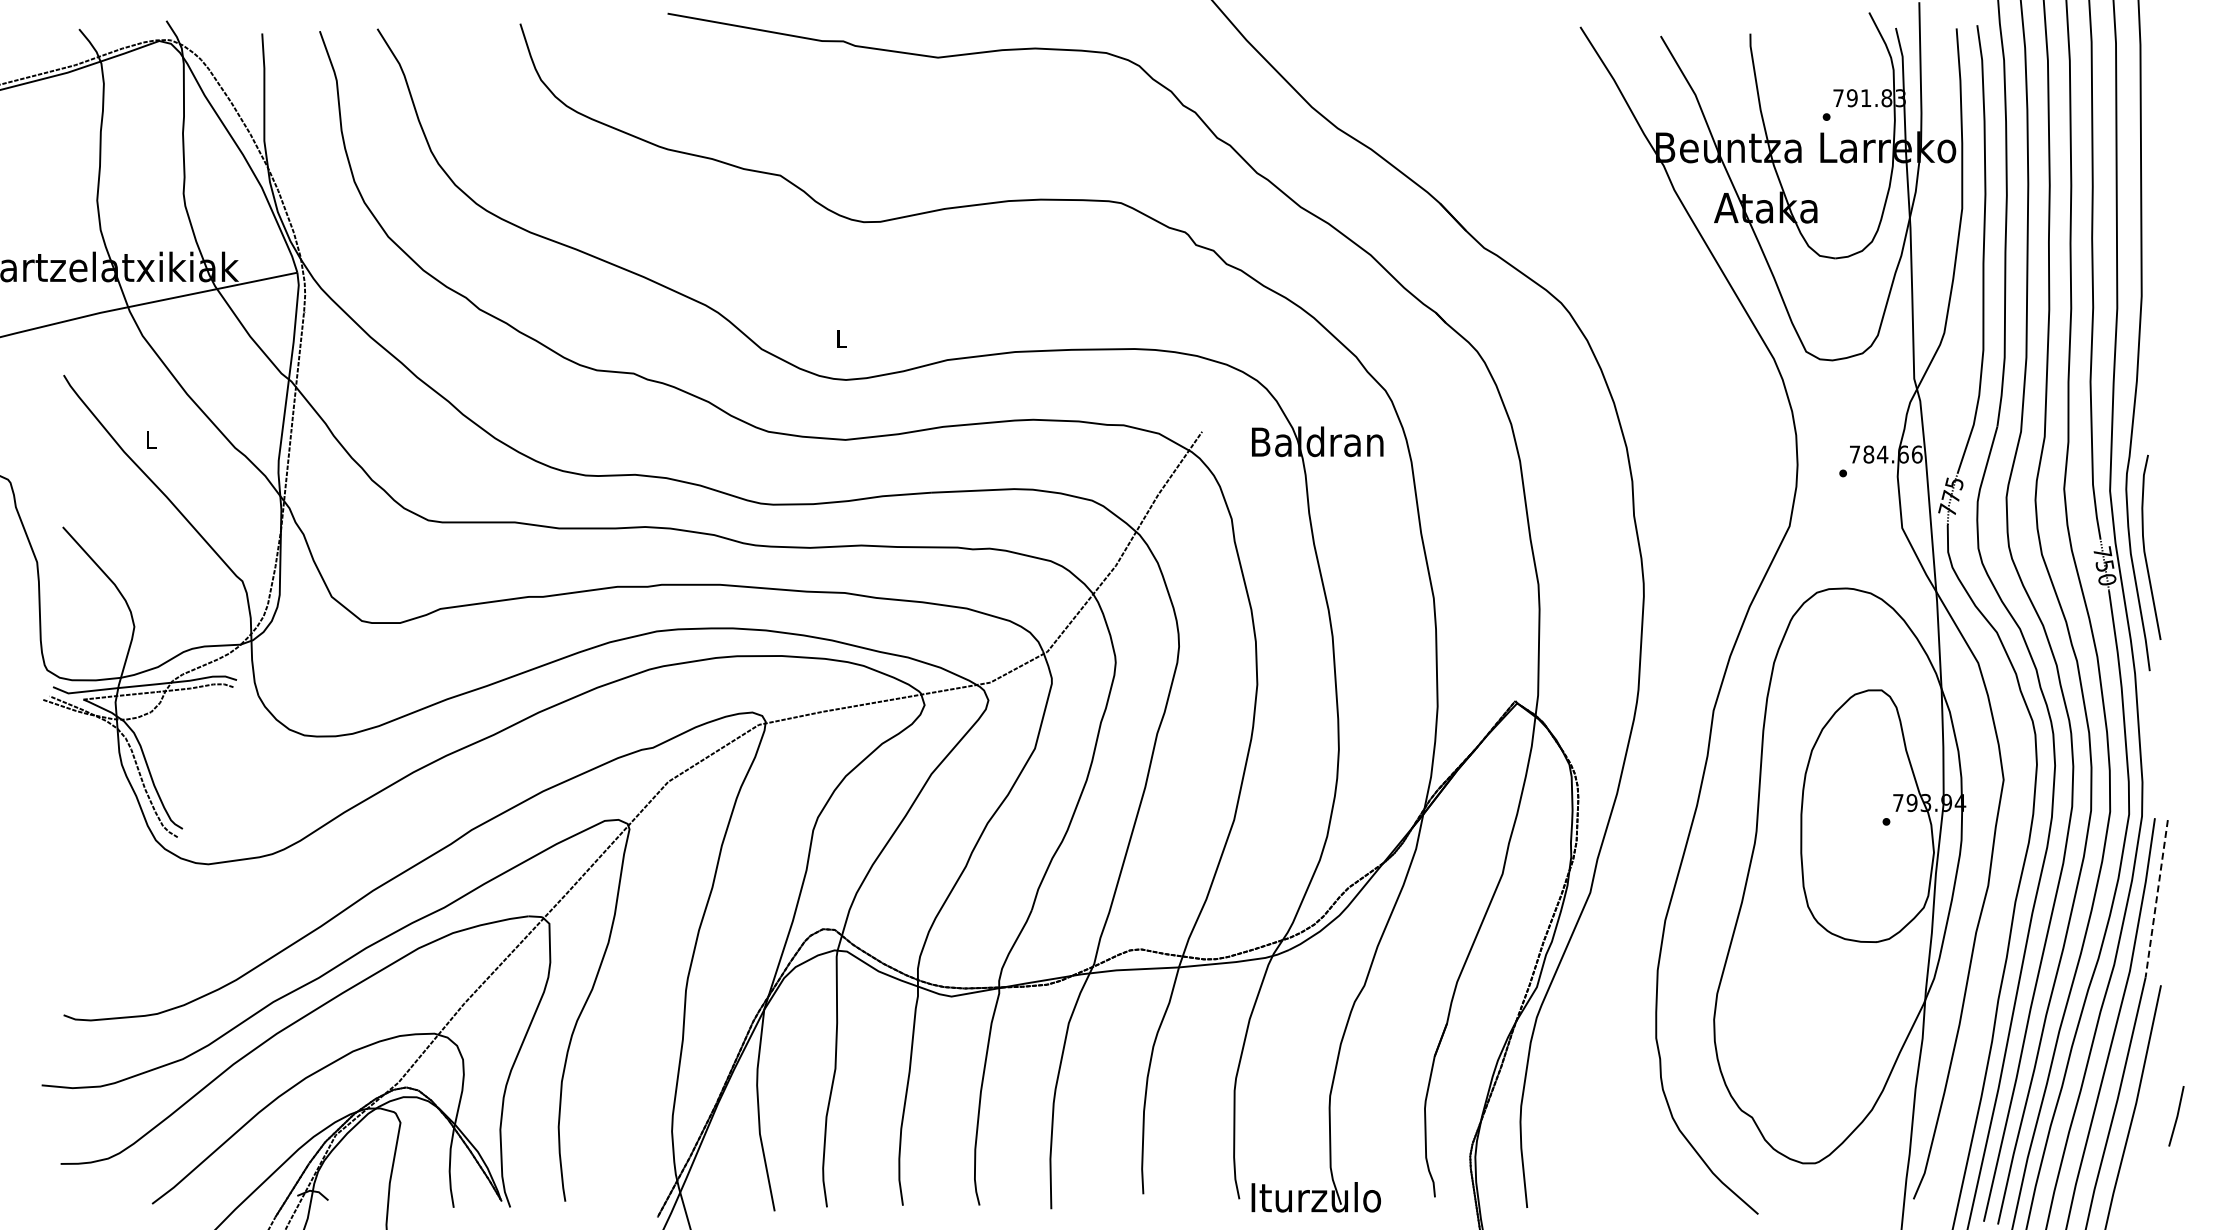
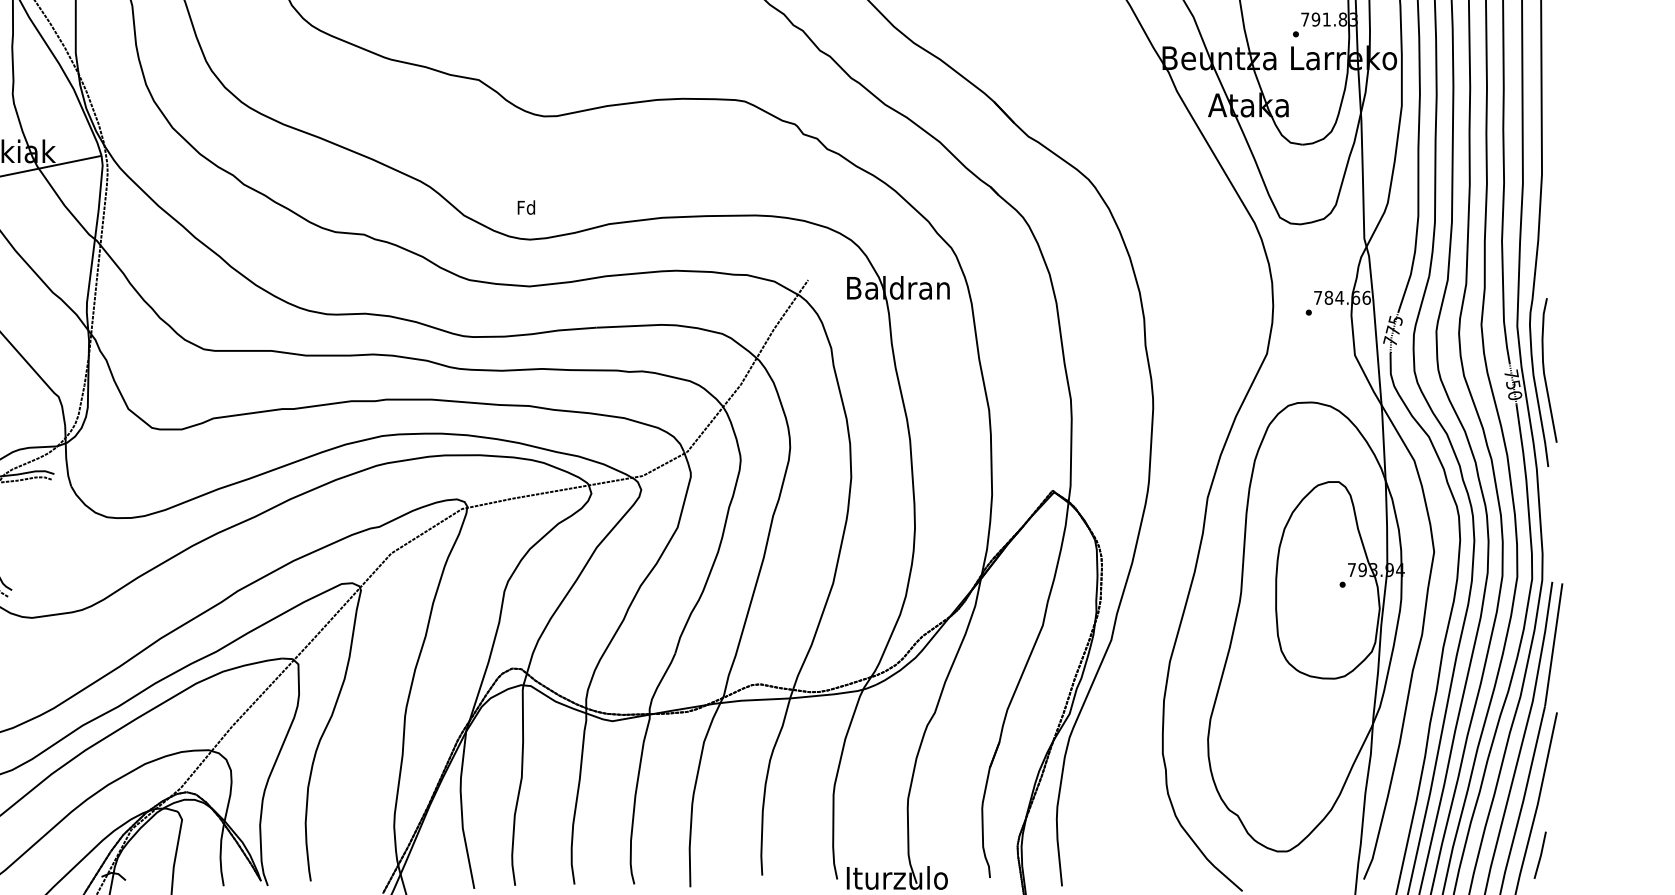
text: (841, 338) -> (526, 207), L -> Fd
line: (2156, 898) -> (1553, 644), dashed -> solid
line: (2176, 1116) -> (1540, 855), moved

